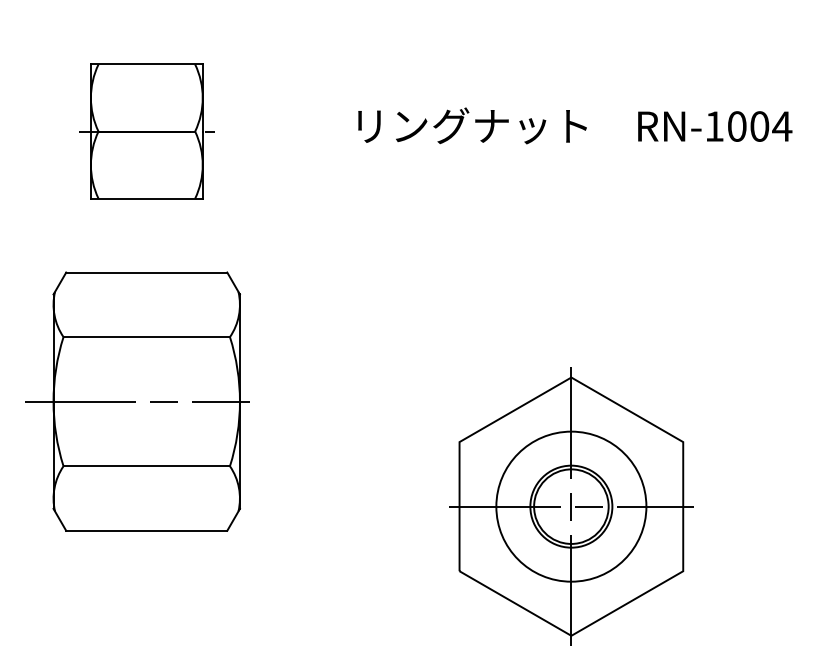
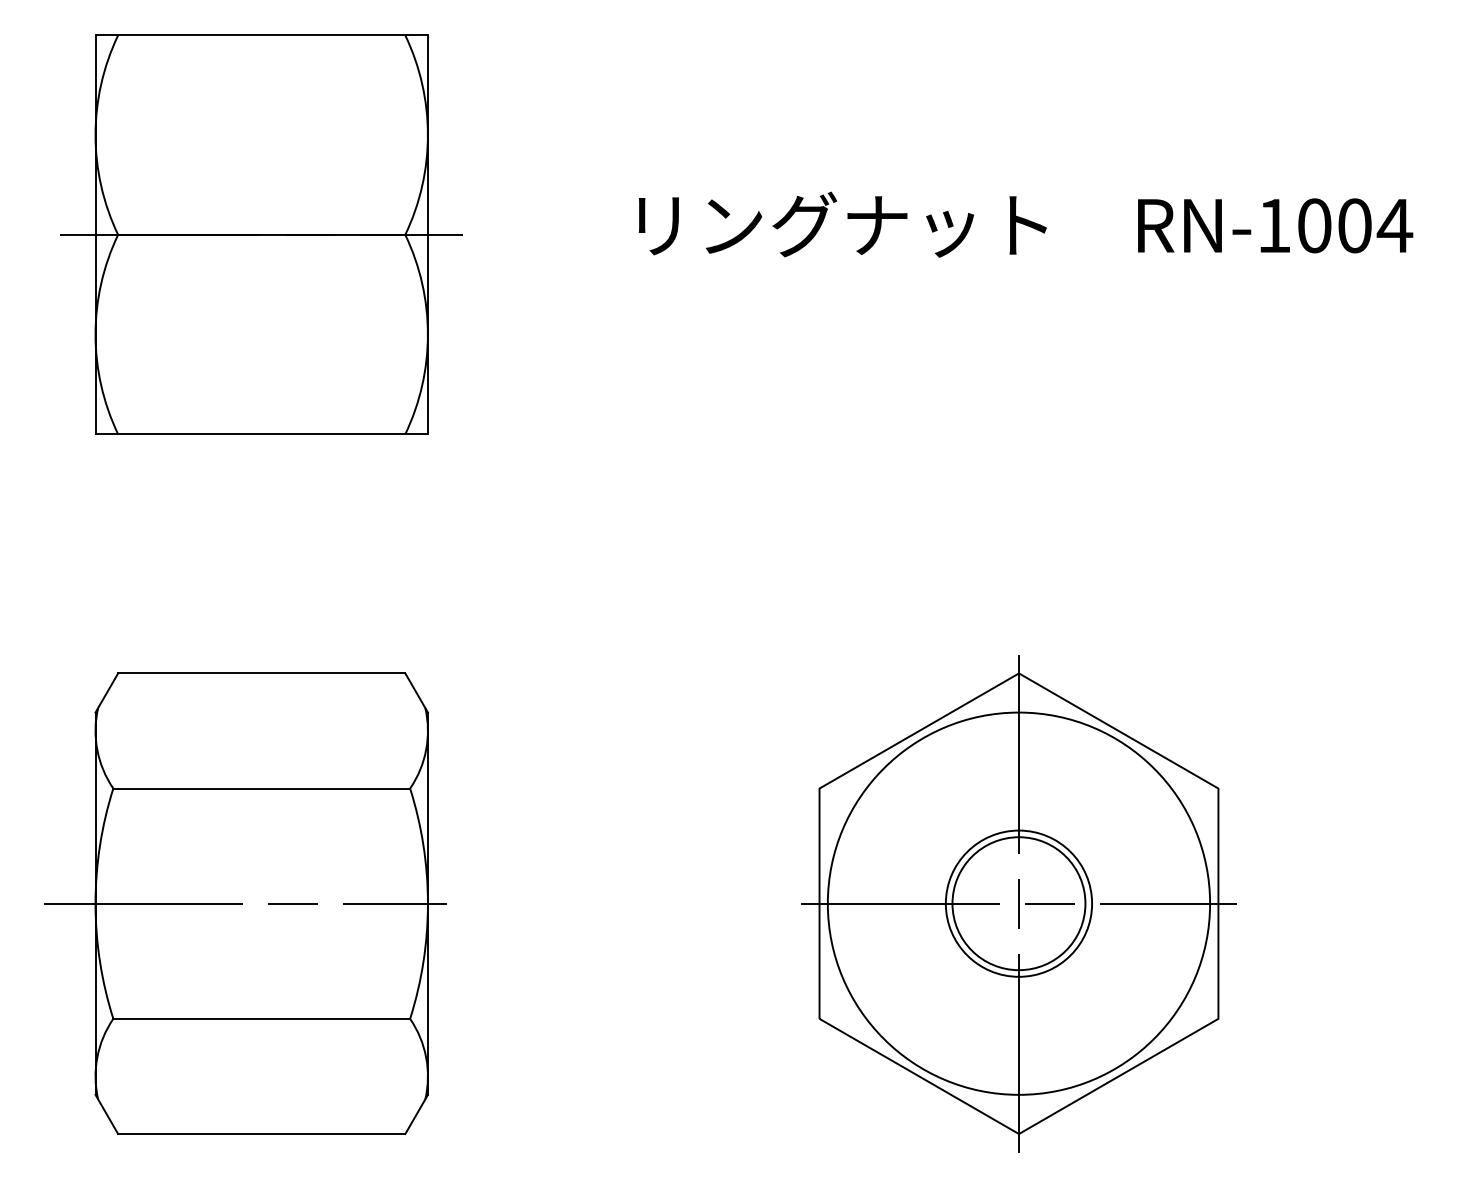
part: (146, 131) -> (261, 234), size x1.67
part: (137, 401) -> (245, 903), moved
circle: (571, 506) -> (1019, 903), size x1.43

